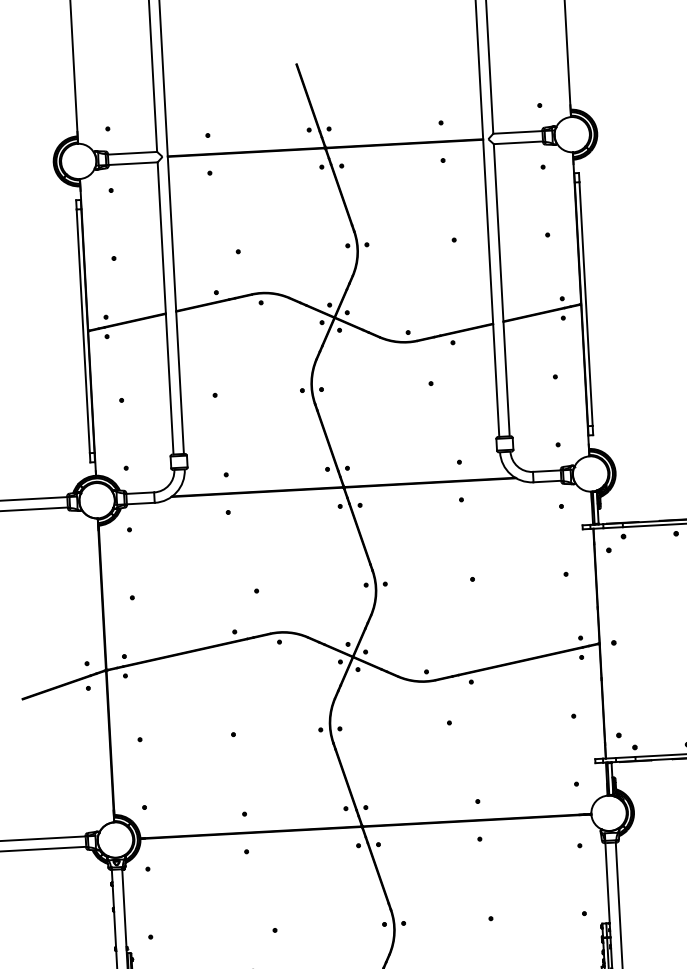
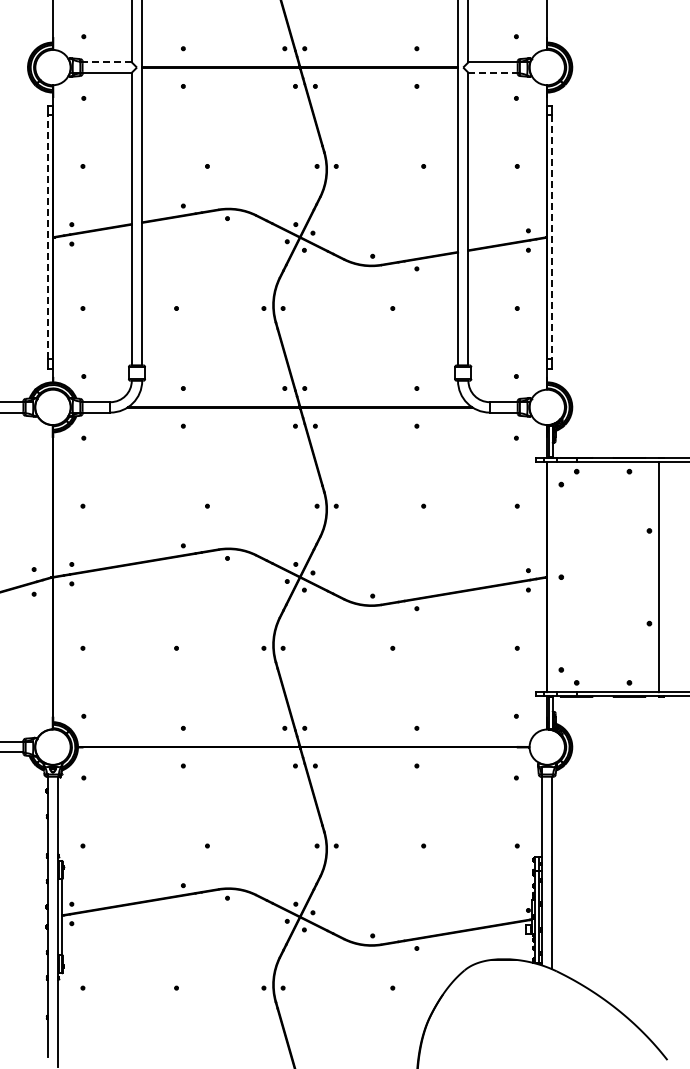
line: (518, 142) -> (493, 72), solid -> dashed
line: (132, 153) -> (107, 62), solid -> dashed
line: (585, 304) -> (551, 237), solid -> dashed
line: (83, 330) -> (48, 236), solid -> dashed

